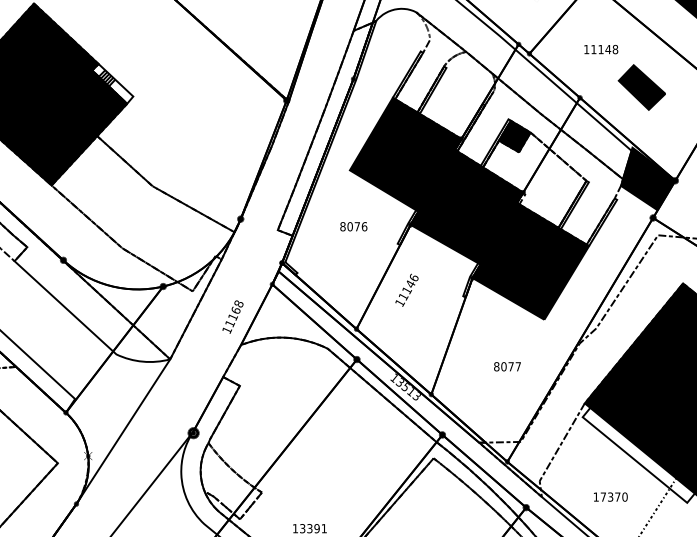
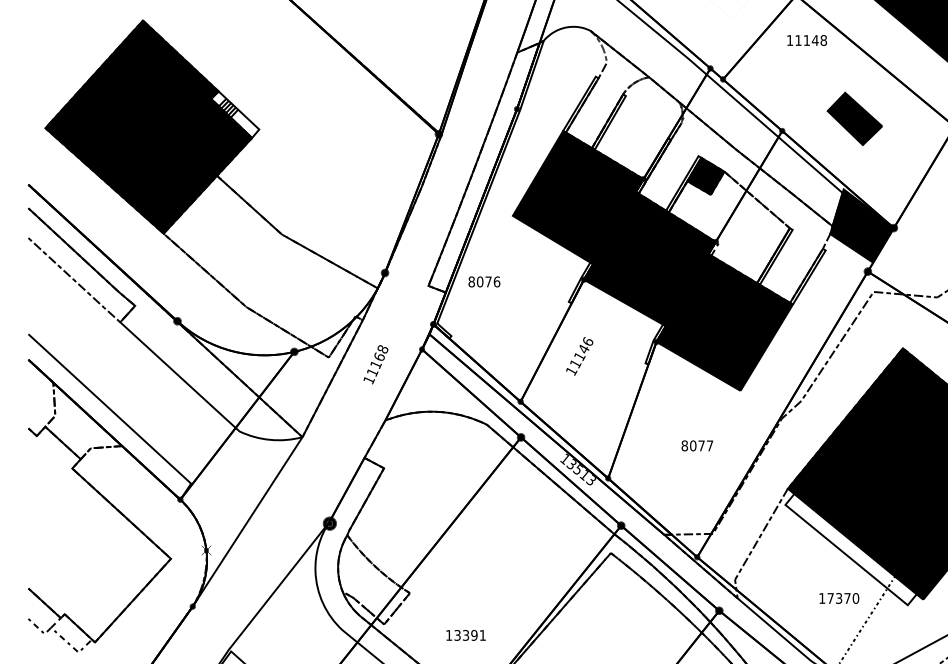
text: (600, 49) -> (806, 40), moved
text: (353, 226) -> (484, 281), moved
text: (232, 316) -> (375, 364), moved
text: (610, 497) -> (839, 598), moved

